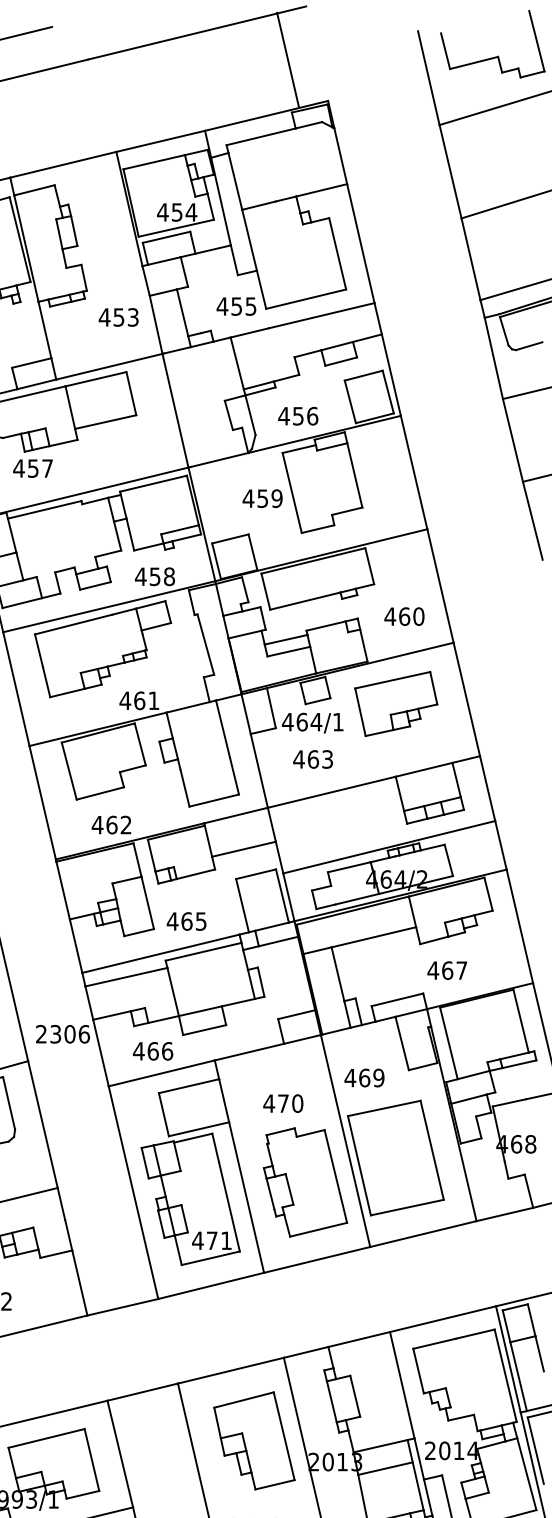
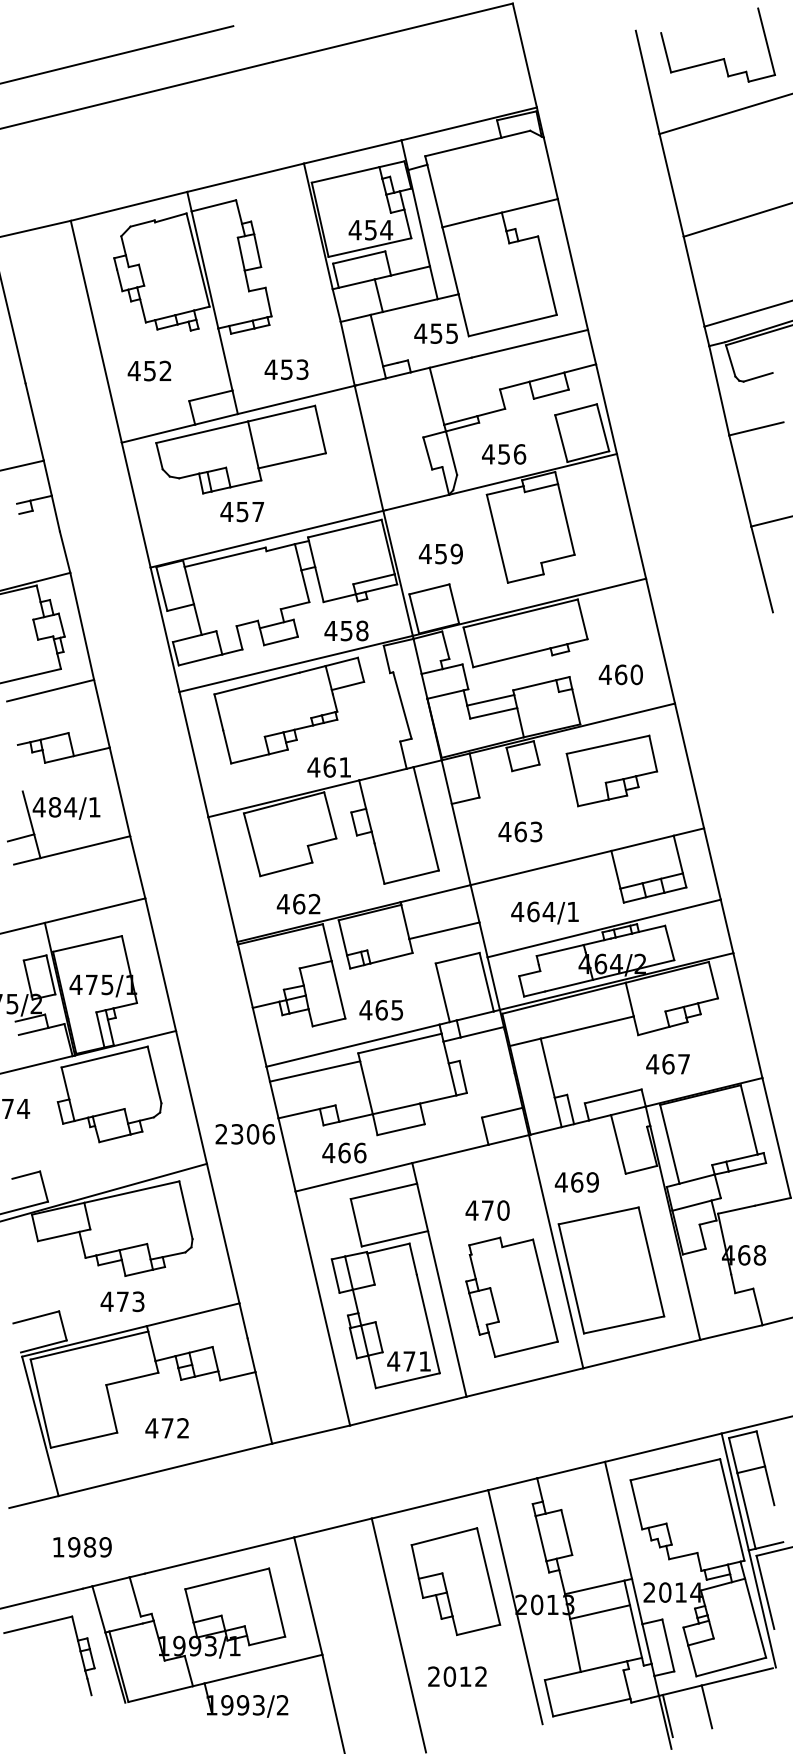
line: (287, 60) -> (524, 55), moved
line: (212, 280) -> (409, 305), added
text: (118, 317) -> (286, 369), moved
text: (33, 469) -> (242, 512), moved
text: (262, 498) -> (440, 553), moved
text: (312, 722) -> (544, 912), moved

